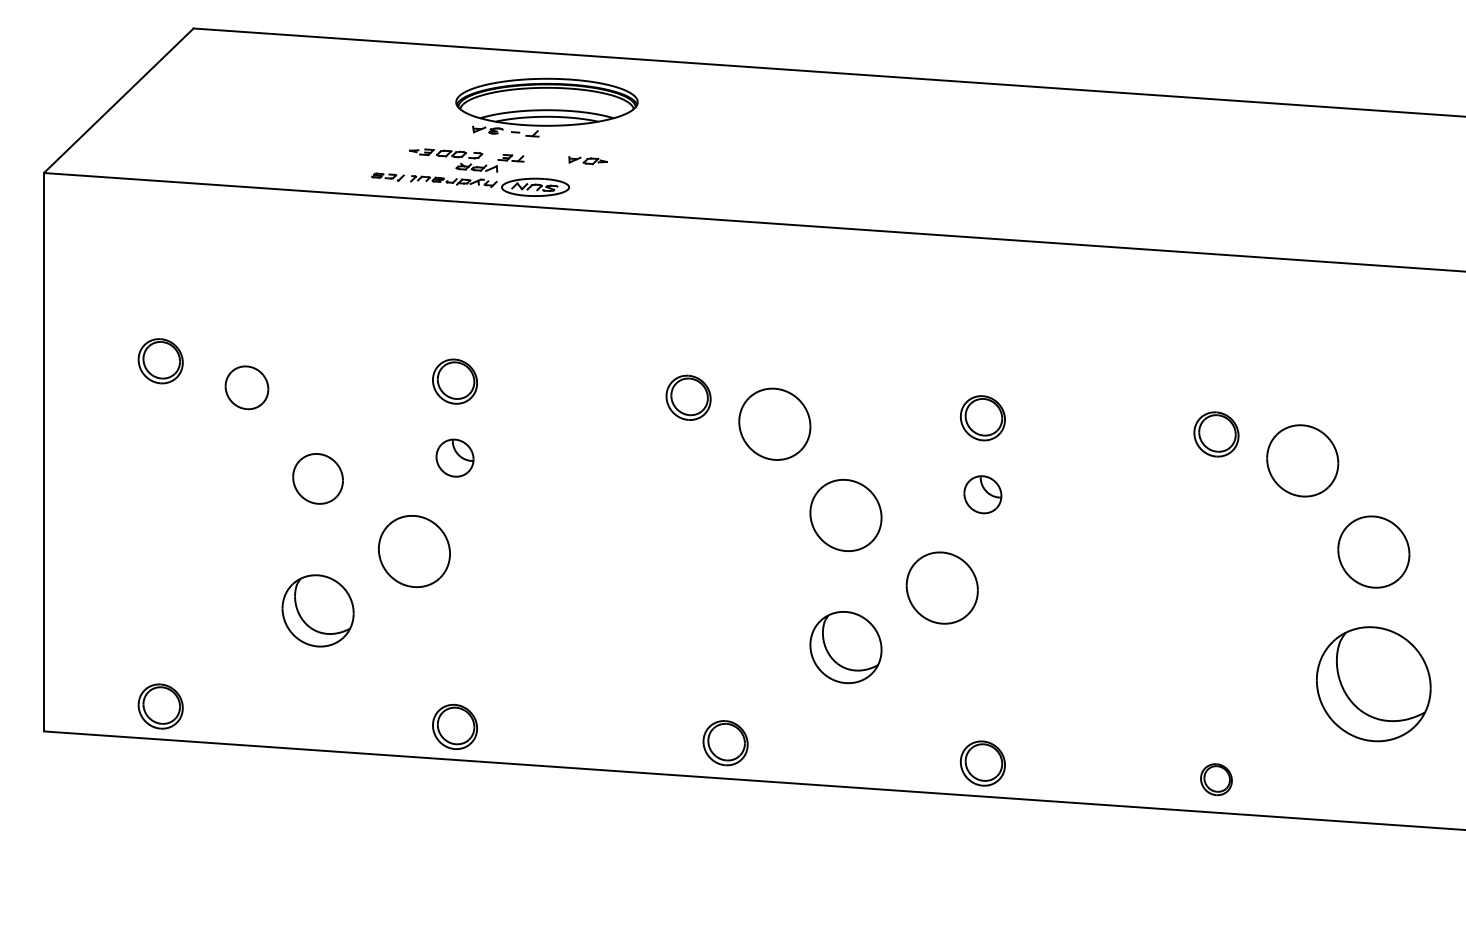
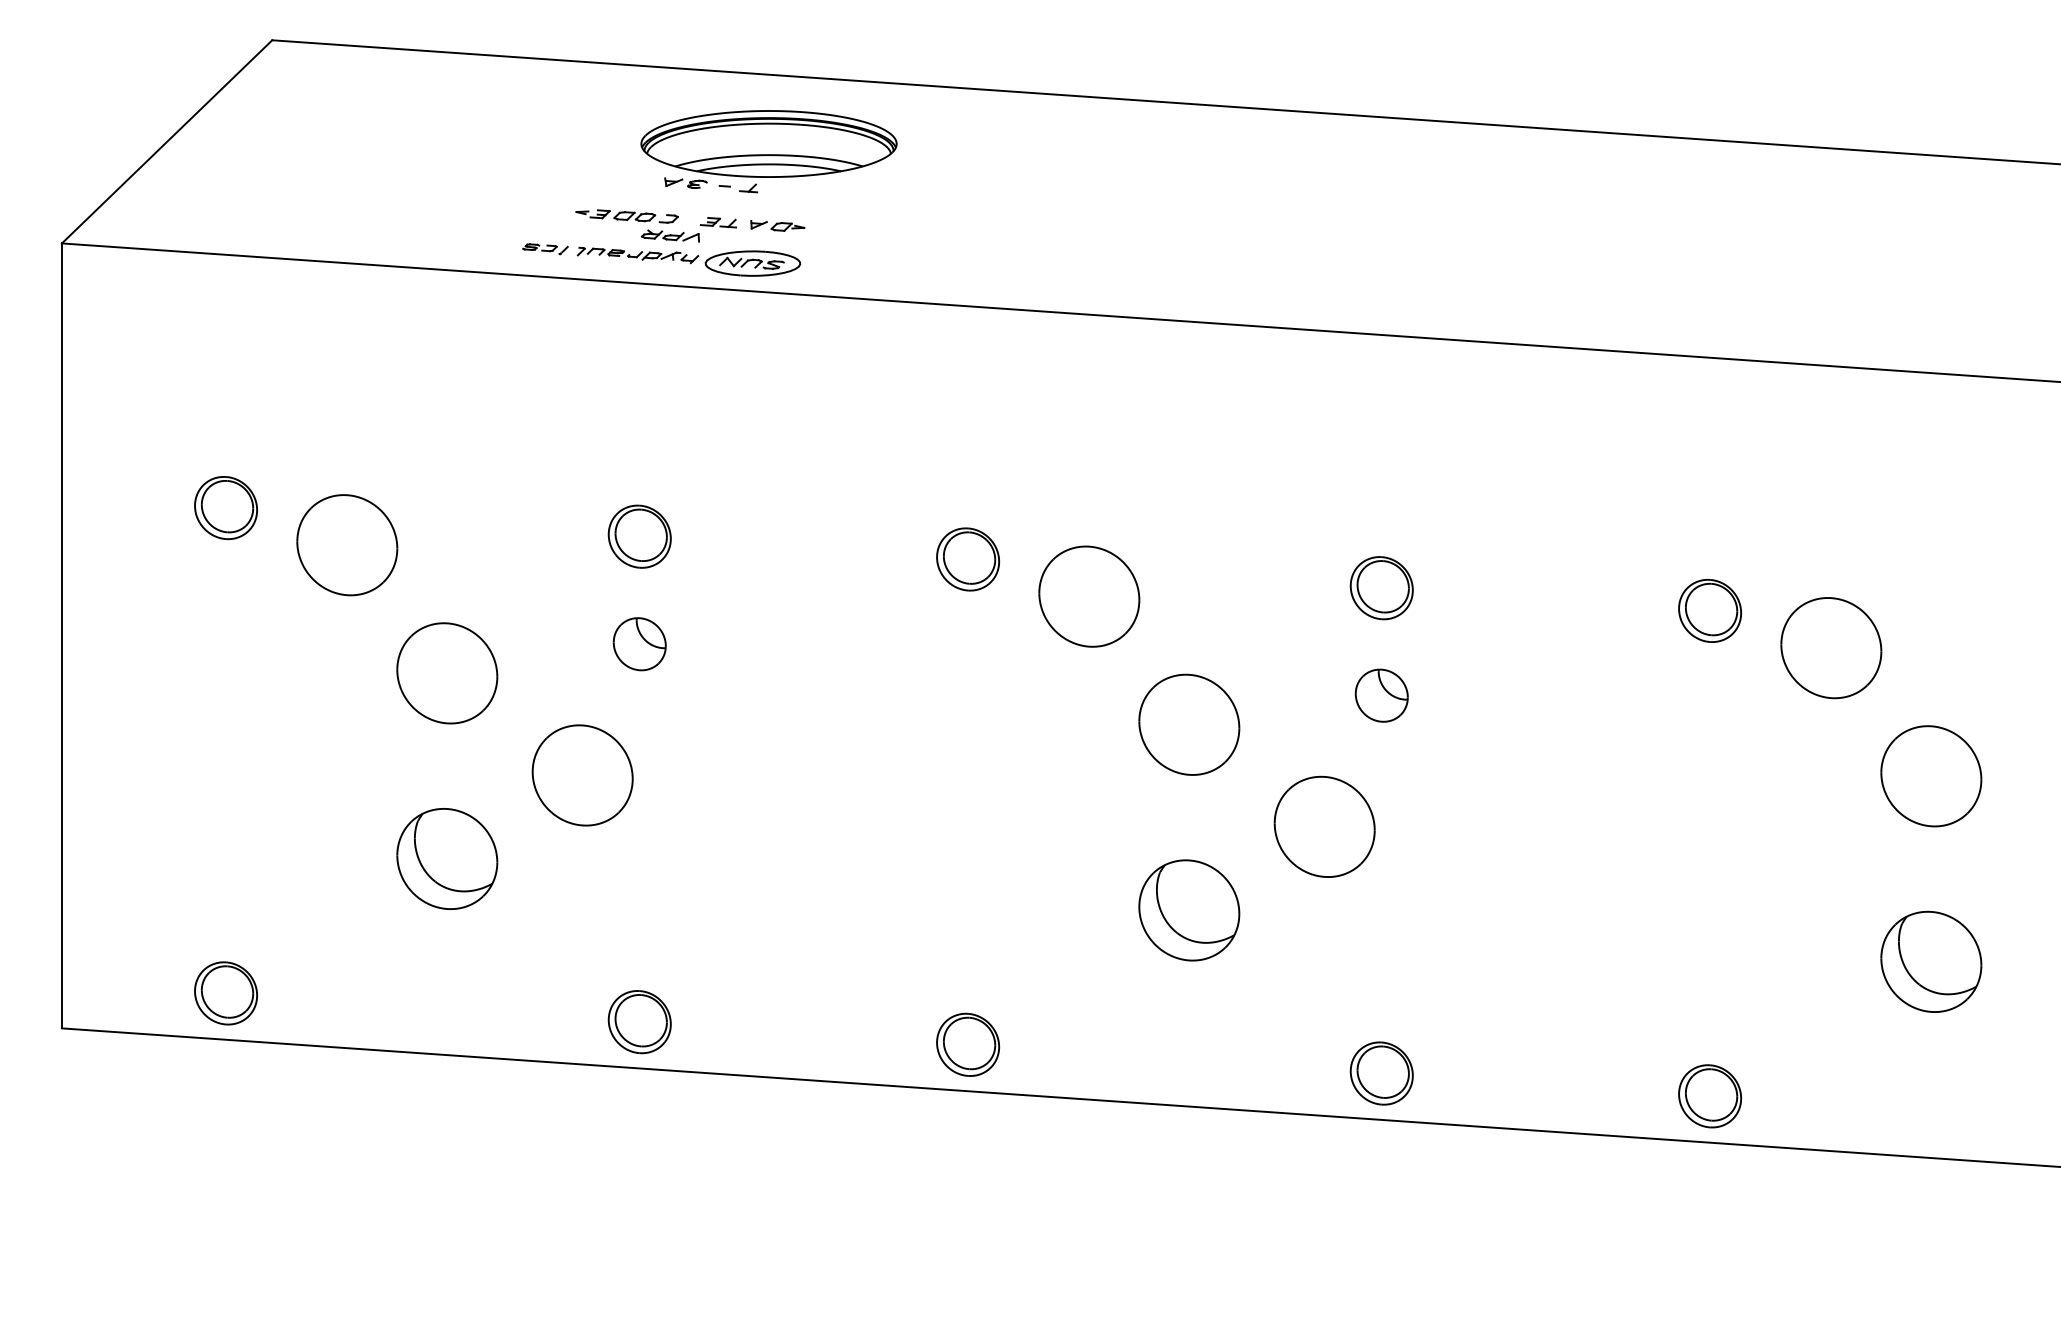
part: (587, 160) -> (776, 225), moved
part: (246, 387) -> (346, 544), size x1.67
part: (317, 478) -> (446, 672), size x1.43
part: (1373, 683) -> (1930, 961), size x0.62
part: (725, 743) -> (967, 1045), moved
part: (1216, 779) -> (1710, 1095), size x1.43

